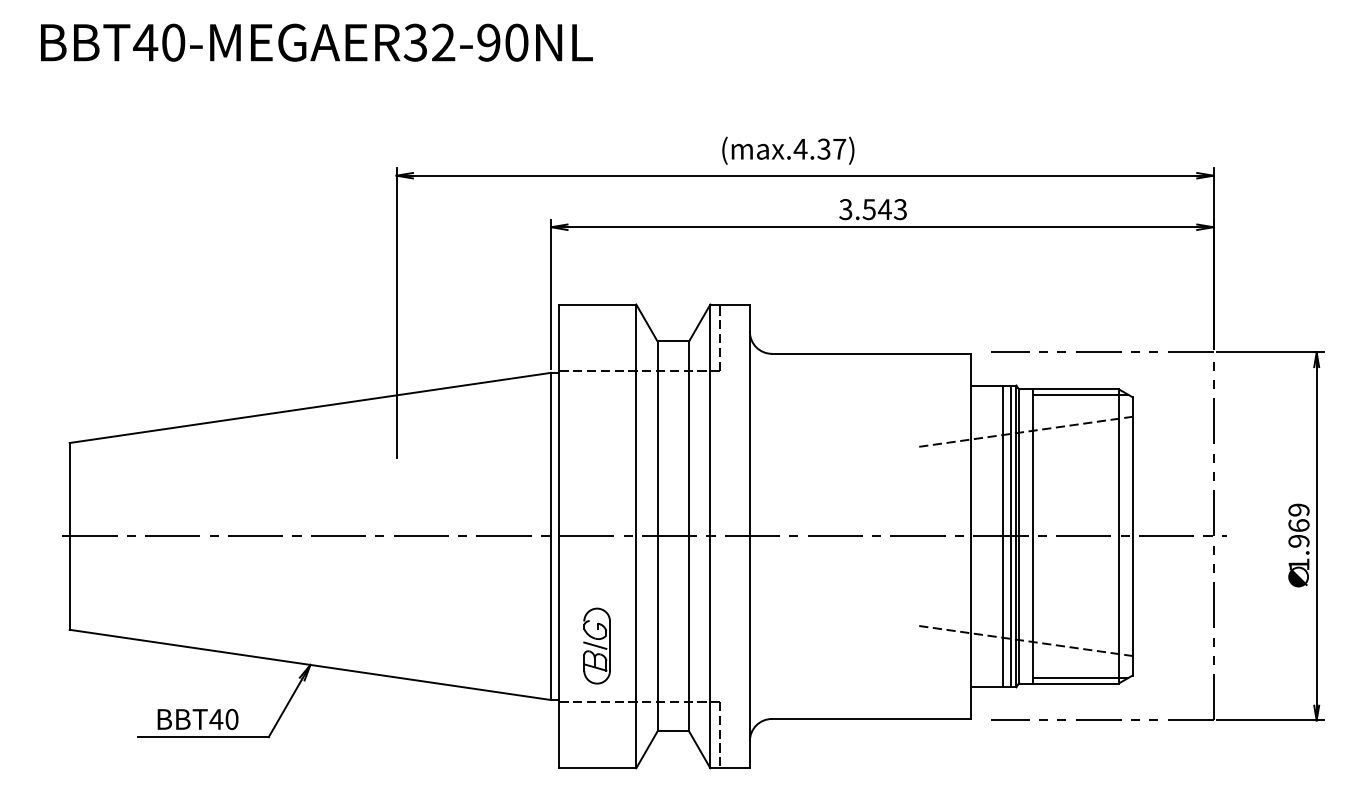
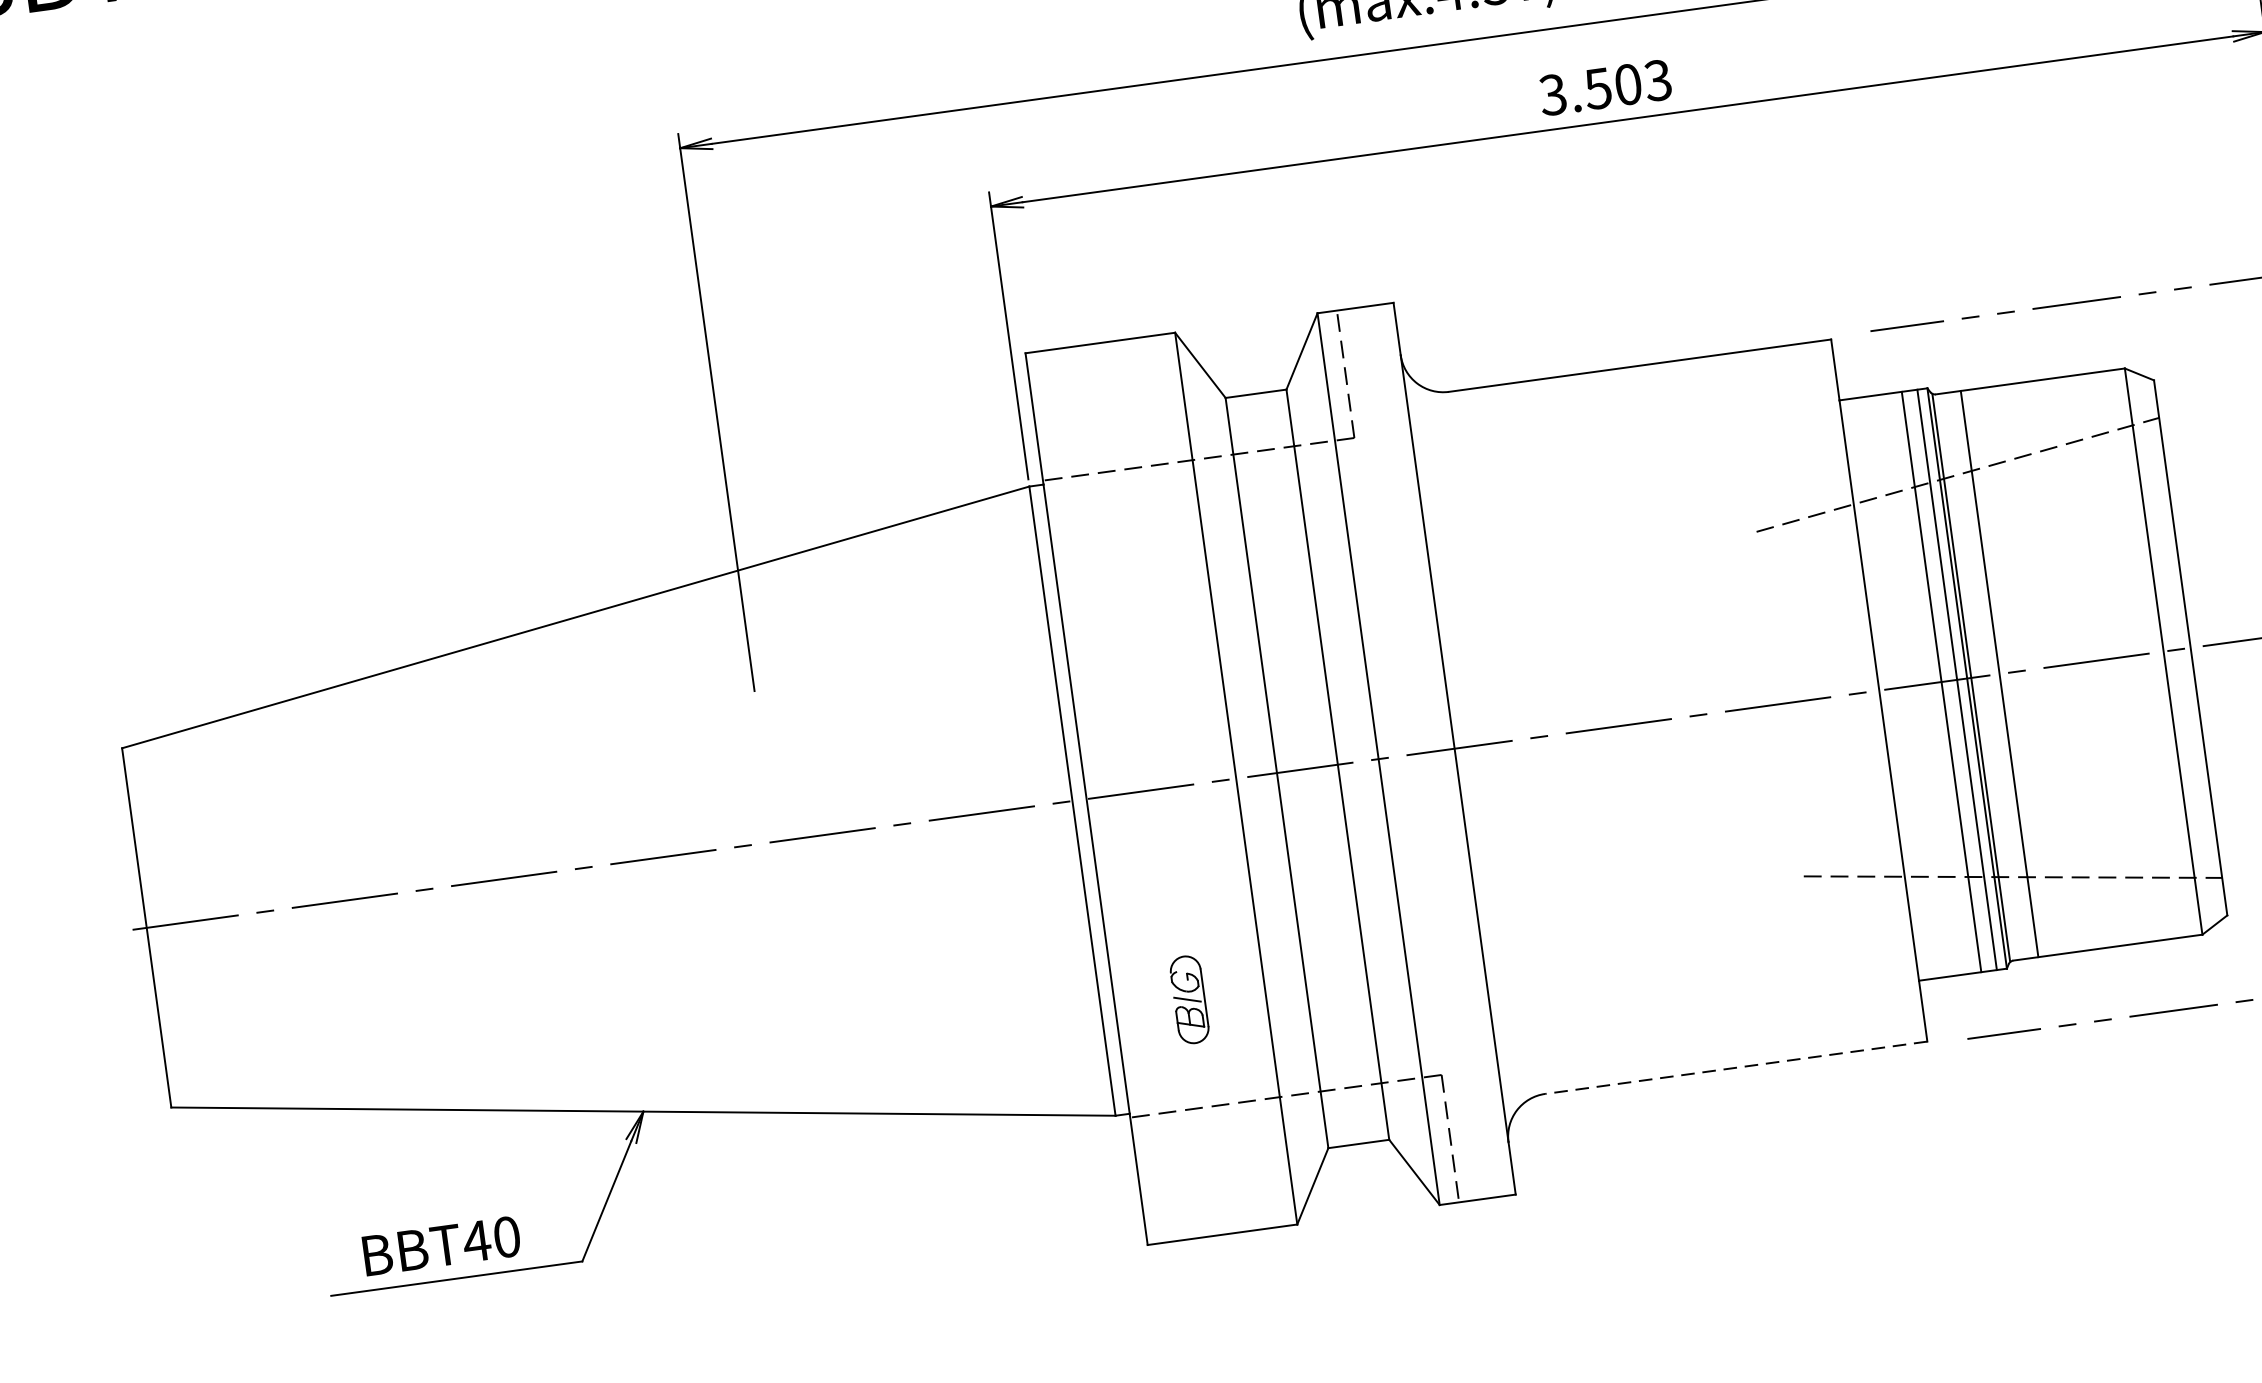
text: (884, 209) -> (1627, 84), 3.543 -> 3.503
line: (1080, 394) -> (2052, 388), removed
part: (596, 645) -> (1188, 998), size x0.6
line: (1080, 678) -> (2127, 934), removed
line: (870, 718) -> (1734, 1067), solid -> dashed

